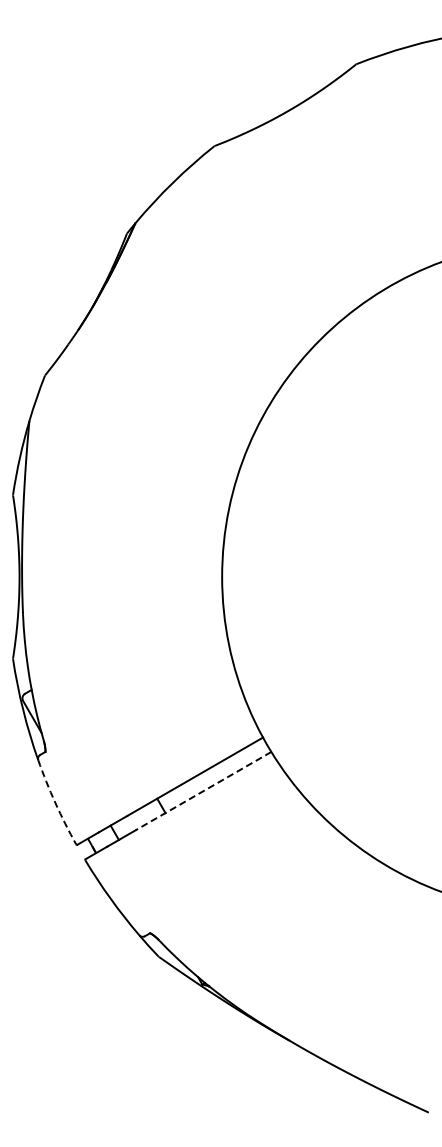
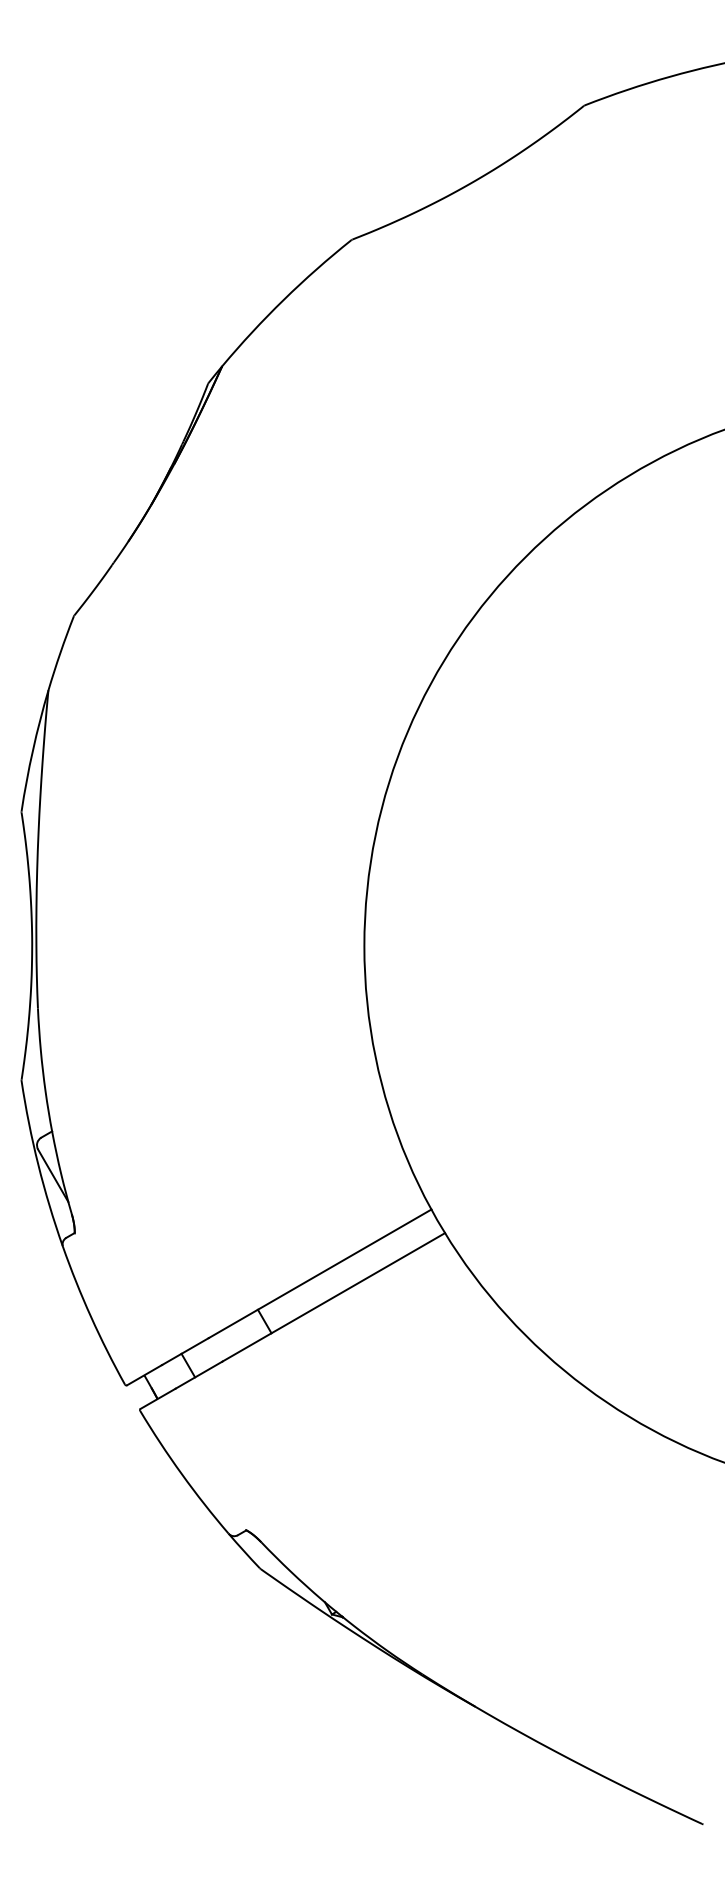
line: (203, 791) -> (333, 1297), dashed -> solid
arc: (55, 803) -> (91, 1317), dashed -> solid

